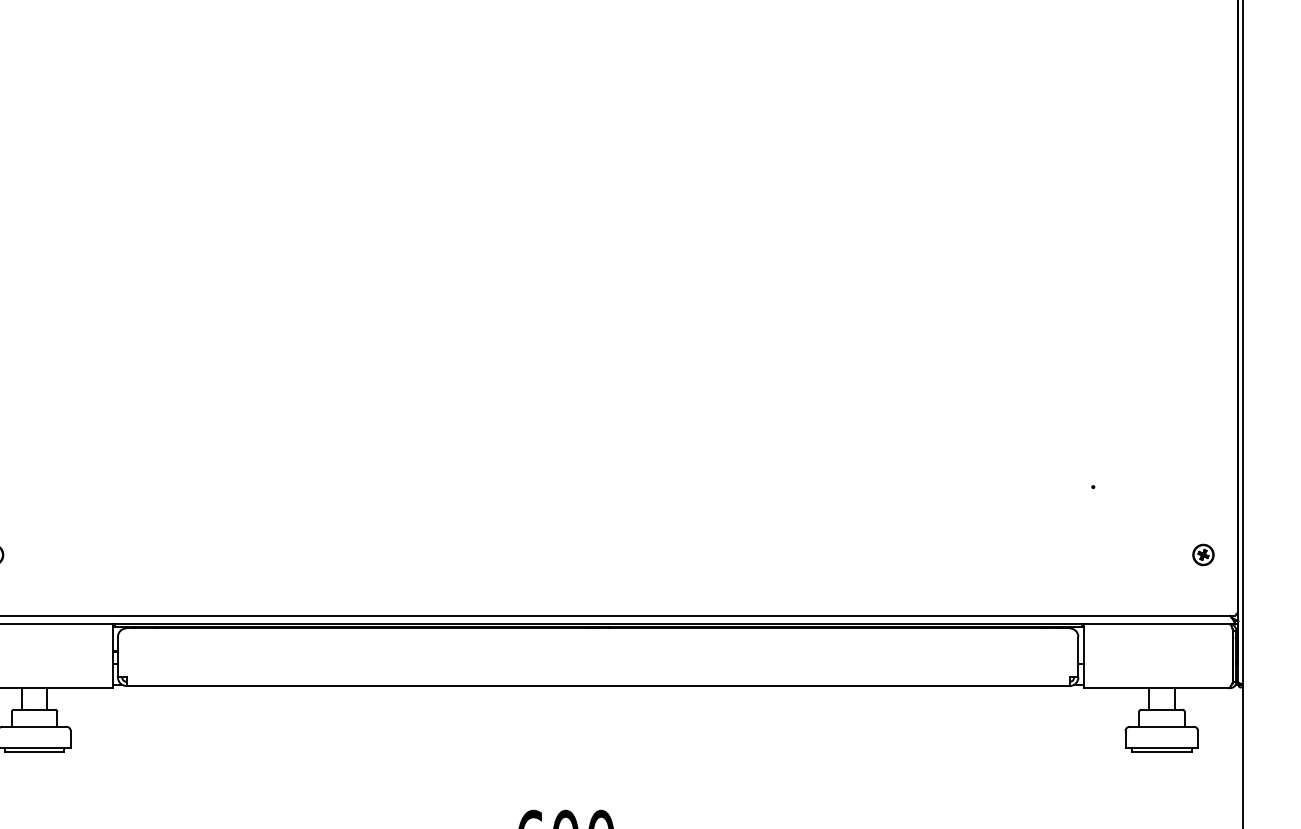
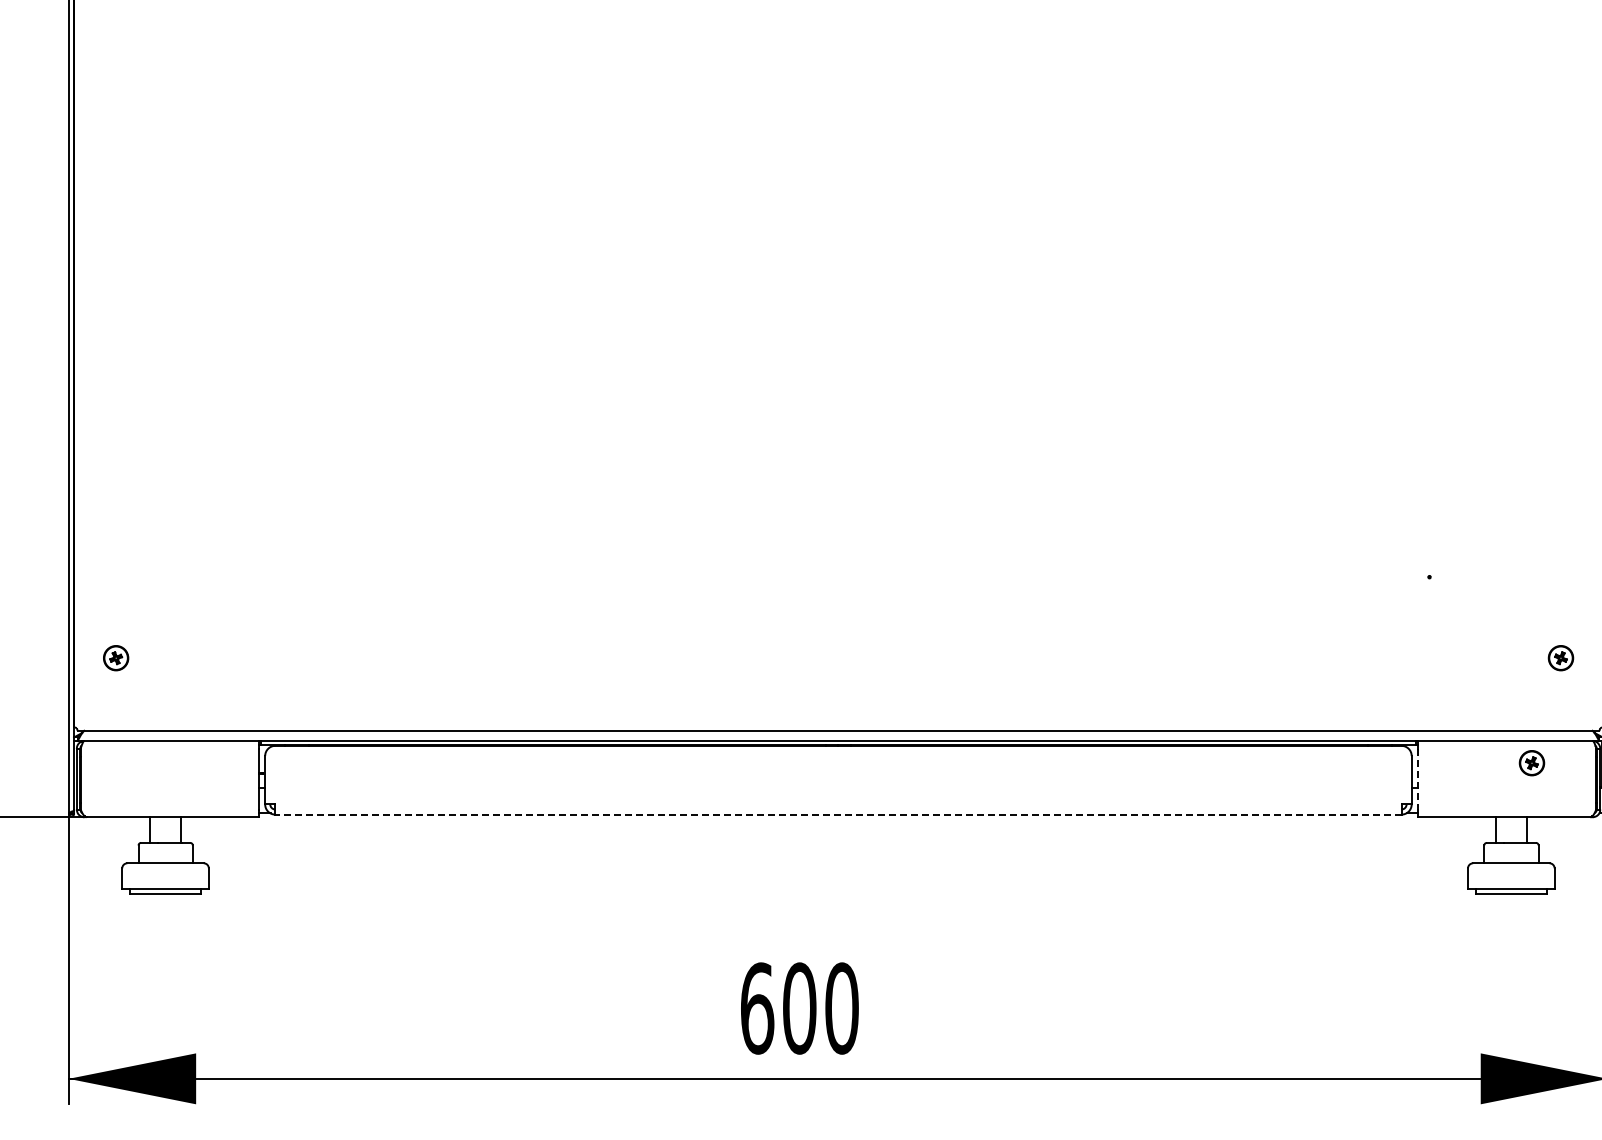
part: (1178, 643) -> (1531, 763), added
line: (1084, 656) -> (1418, 779), solid -> dashed
line: (597, 685) -> (837, 814), solid -> dashed

